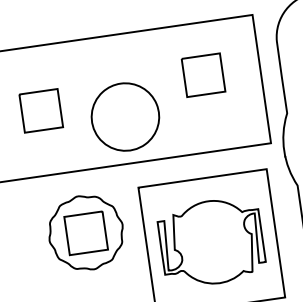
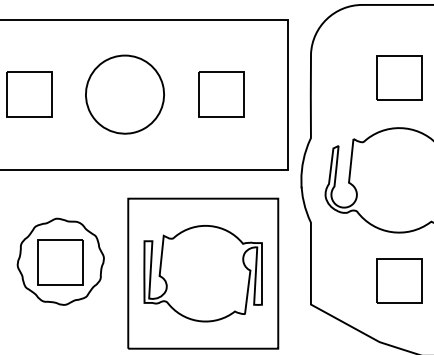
part: (203, 75) -> (221, 94), moved
part: (124, 116) -> (124, 94), moved
part: (85, 232) -> (60, 261), moved

